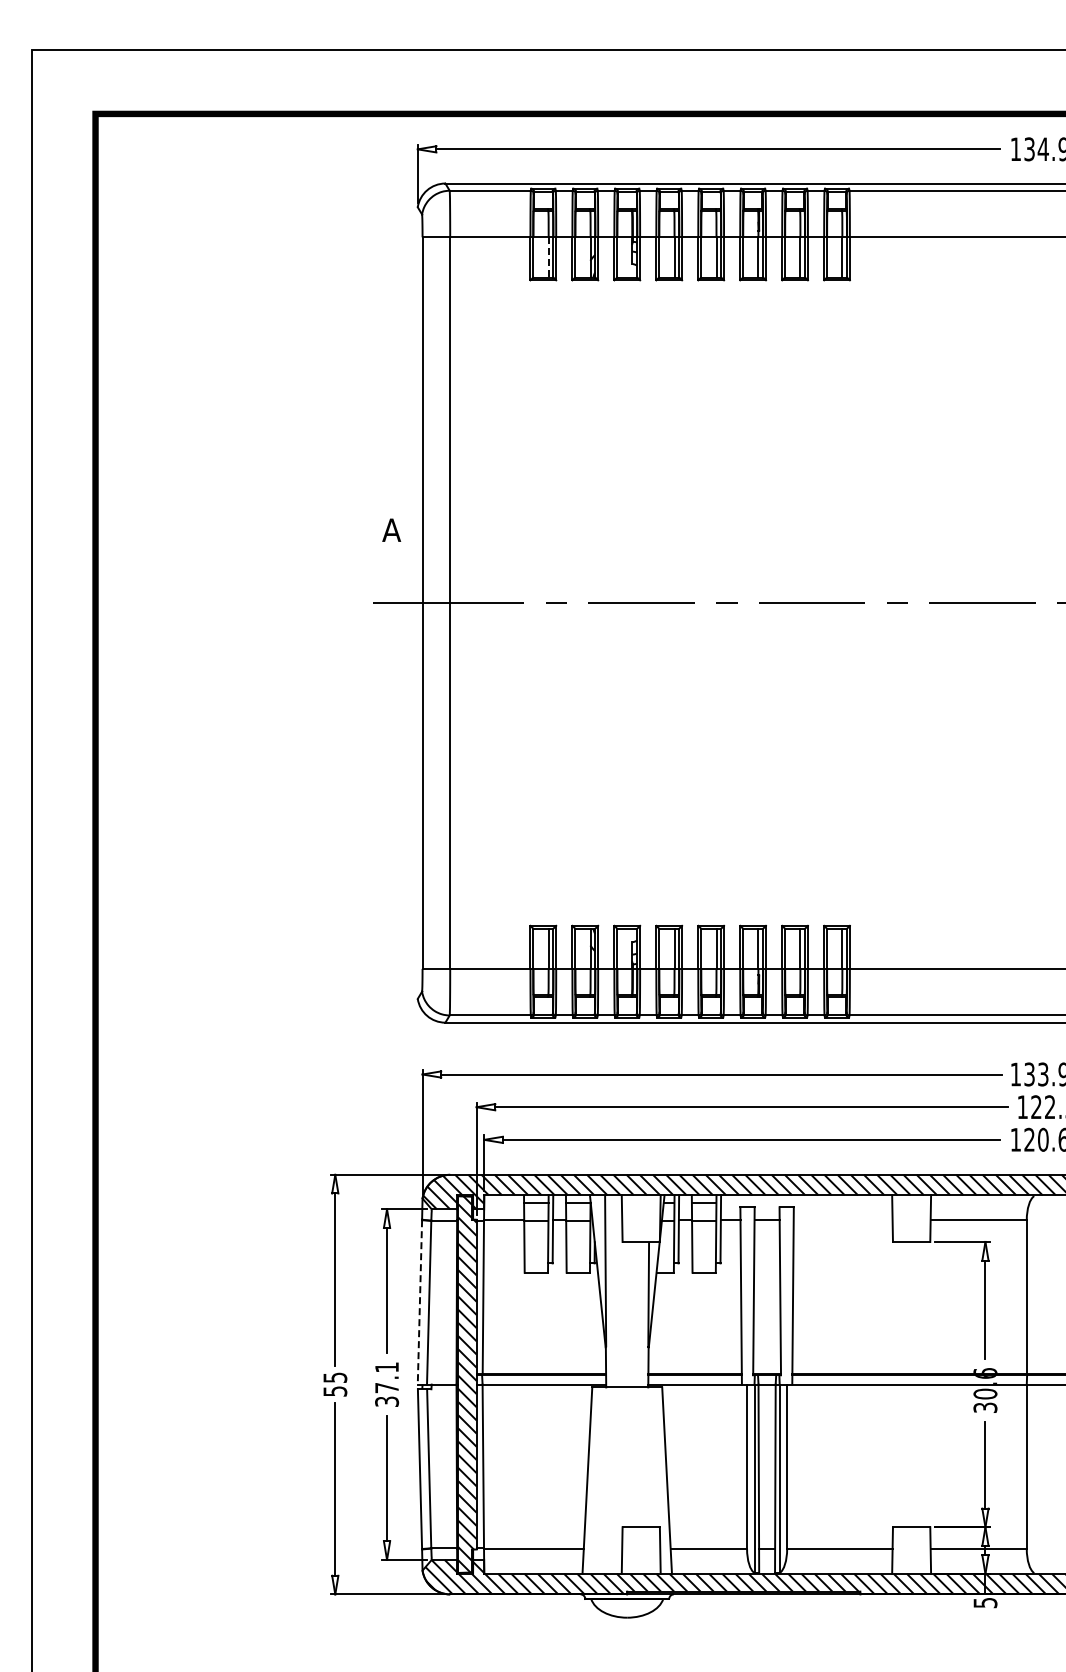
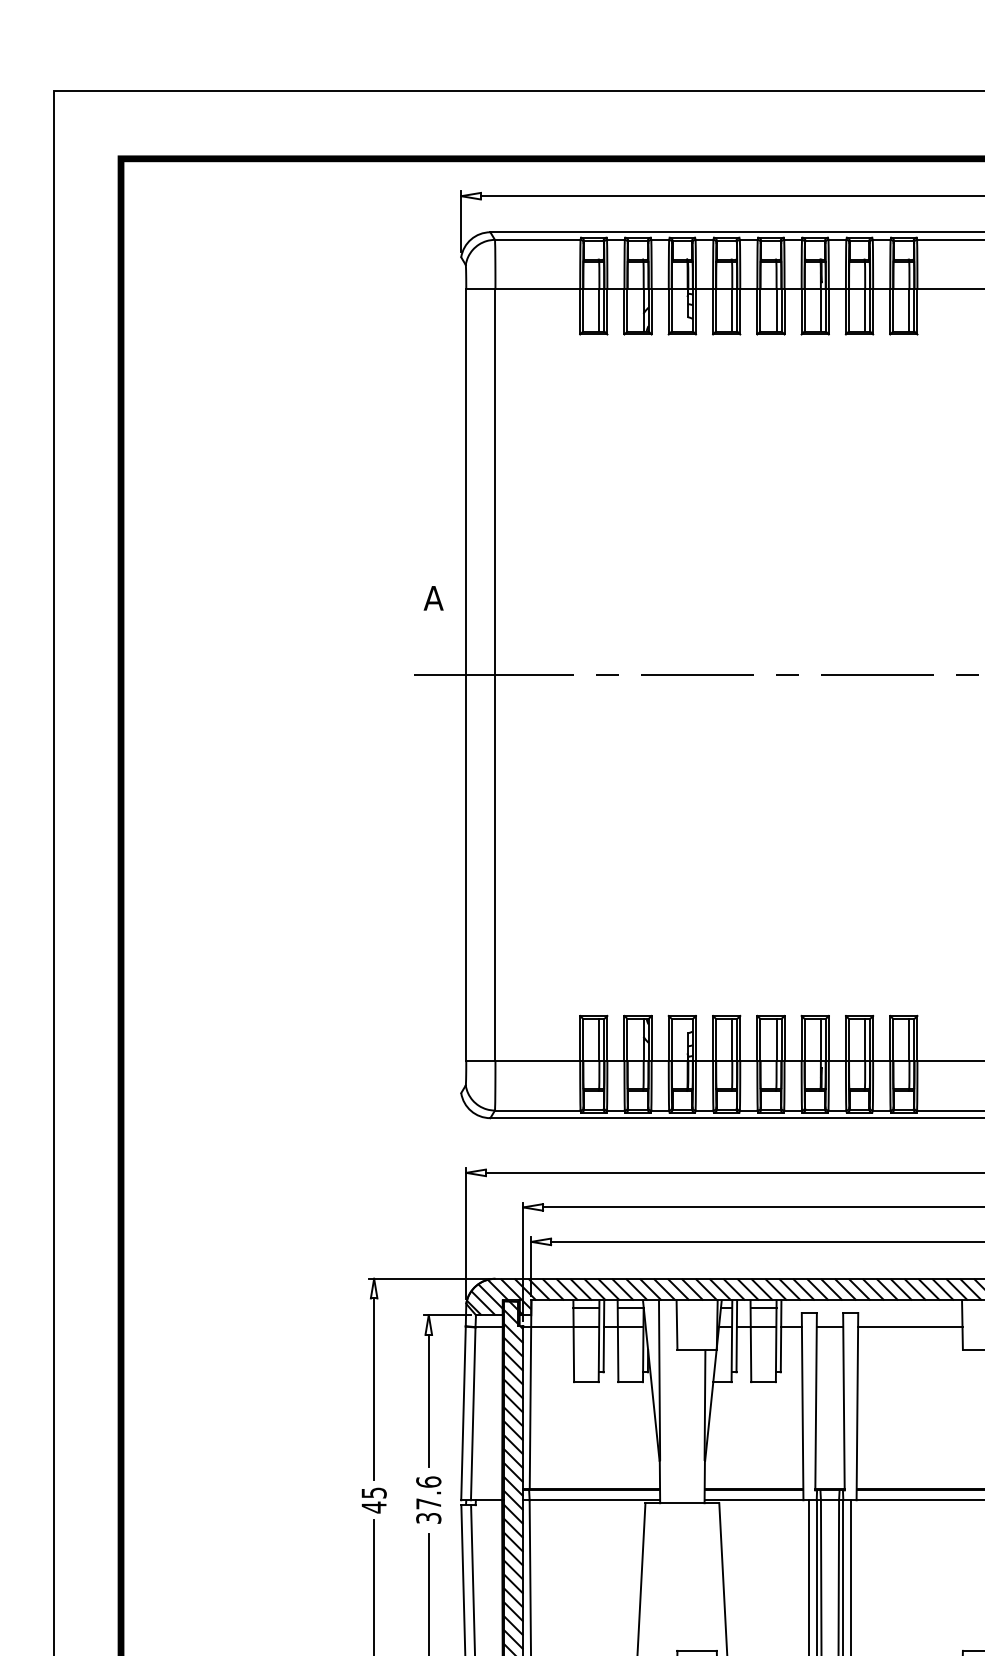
line: (548, 256) -> (599, 309), dashed -> solid
line: (842, 1220) -> (909, 1327), added
line: (419, 1302) -> (463, 1413), dashed -> solid
text: (387, 1367) -> (429, 1482), 37.1 -> 37.6
text: (335, 1391) -> (374, 1507), 55 -> 45

